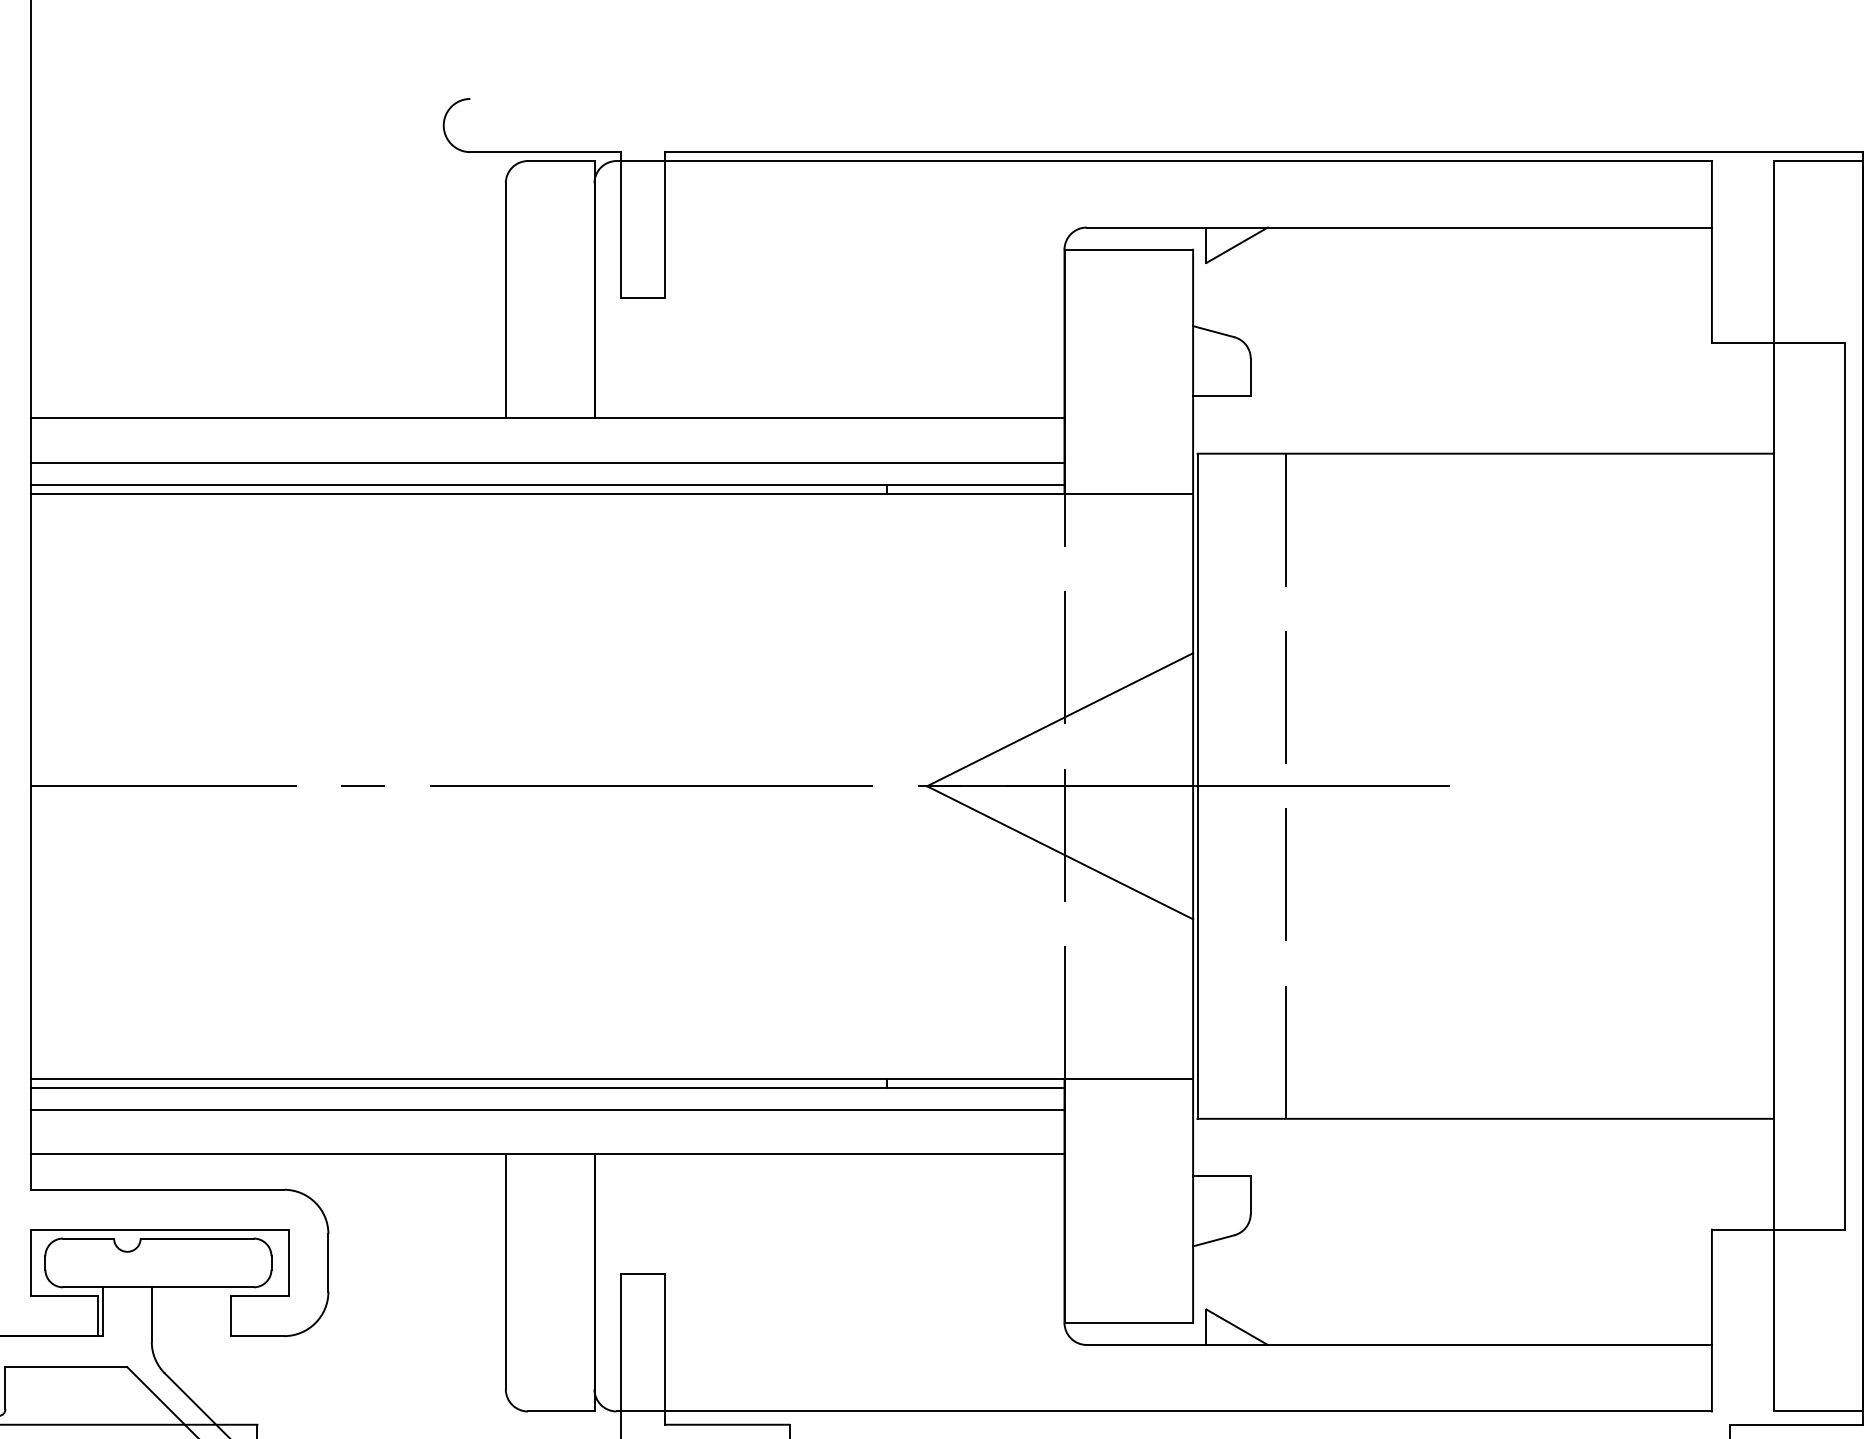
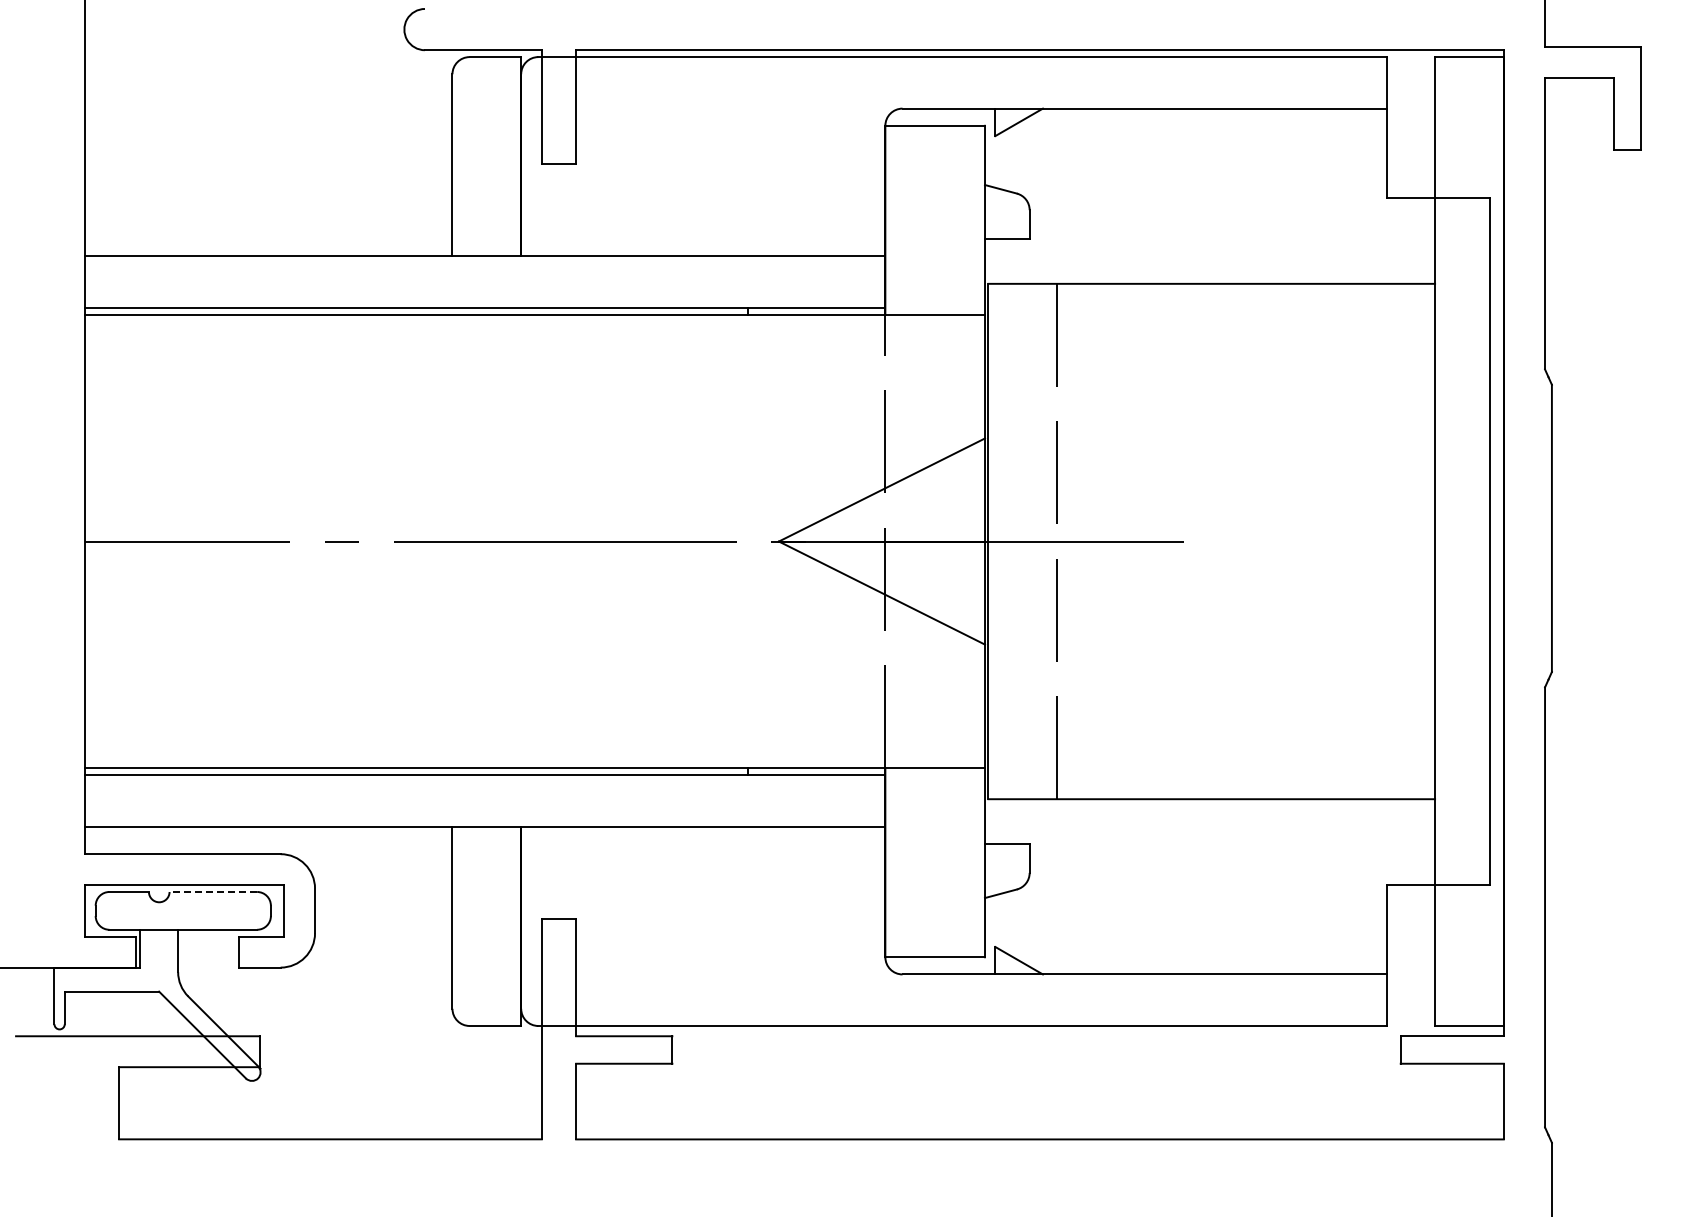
line: (547, 462) -> (484, 290), removed
line: (547, 1110) -> (484, 792), removed
line: (197, 1237) -> (213, 891), solid -> dashed

